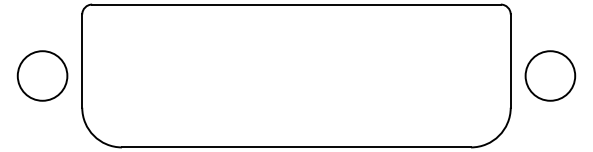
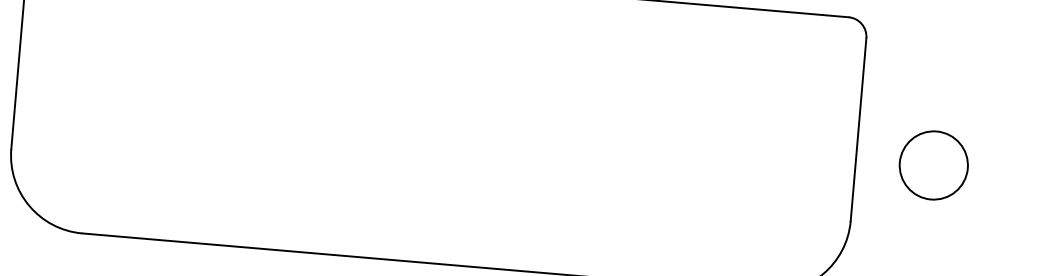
circle: (550, 75) -> (934, 164), size x0.7

